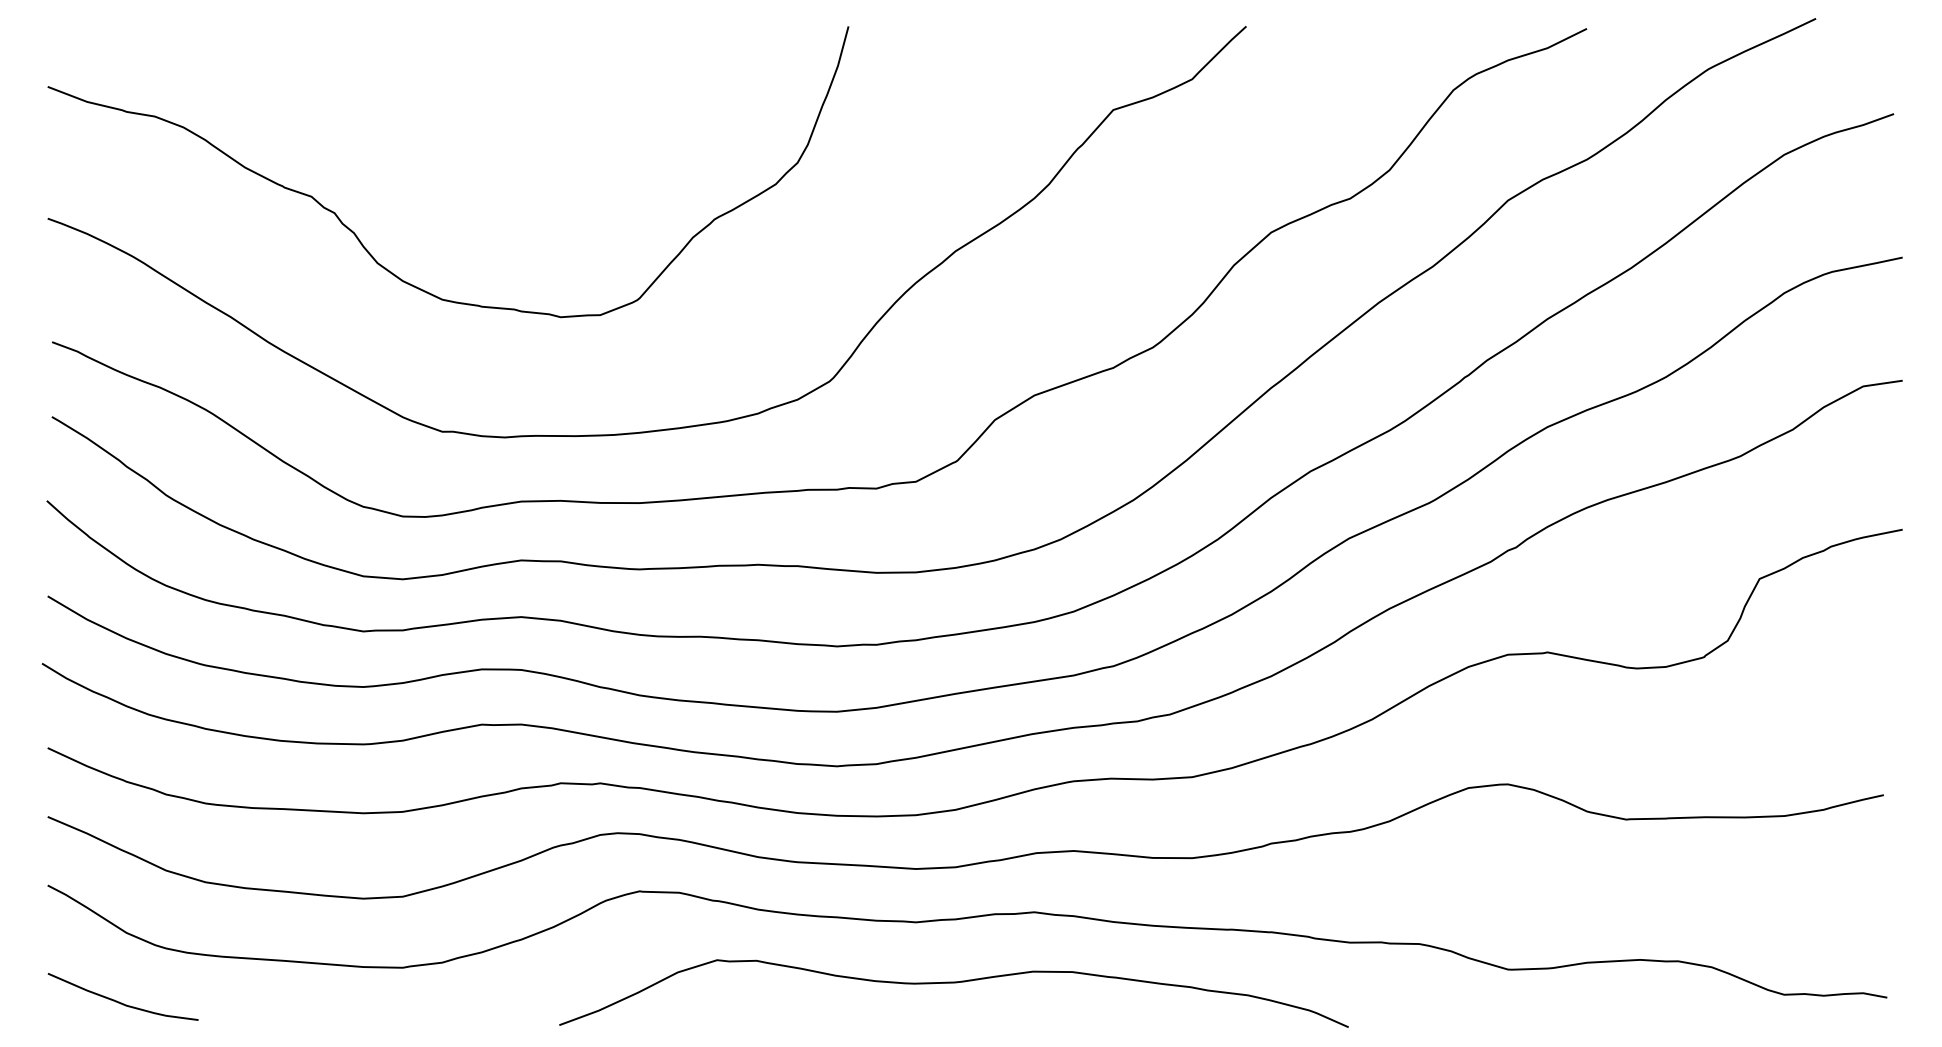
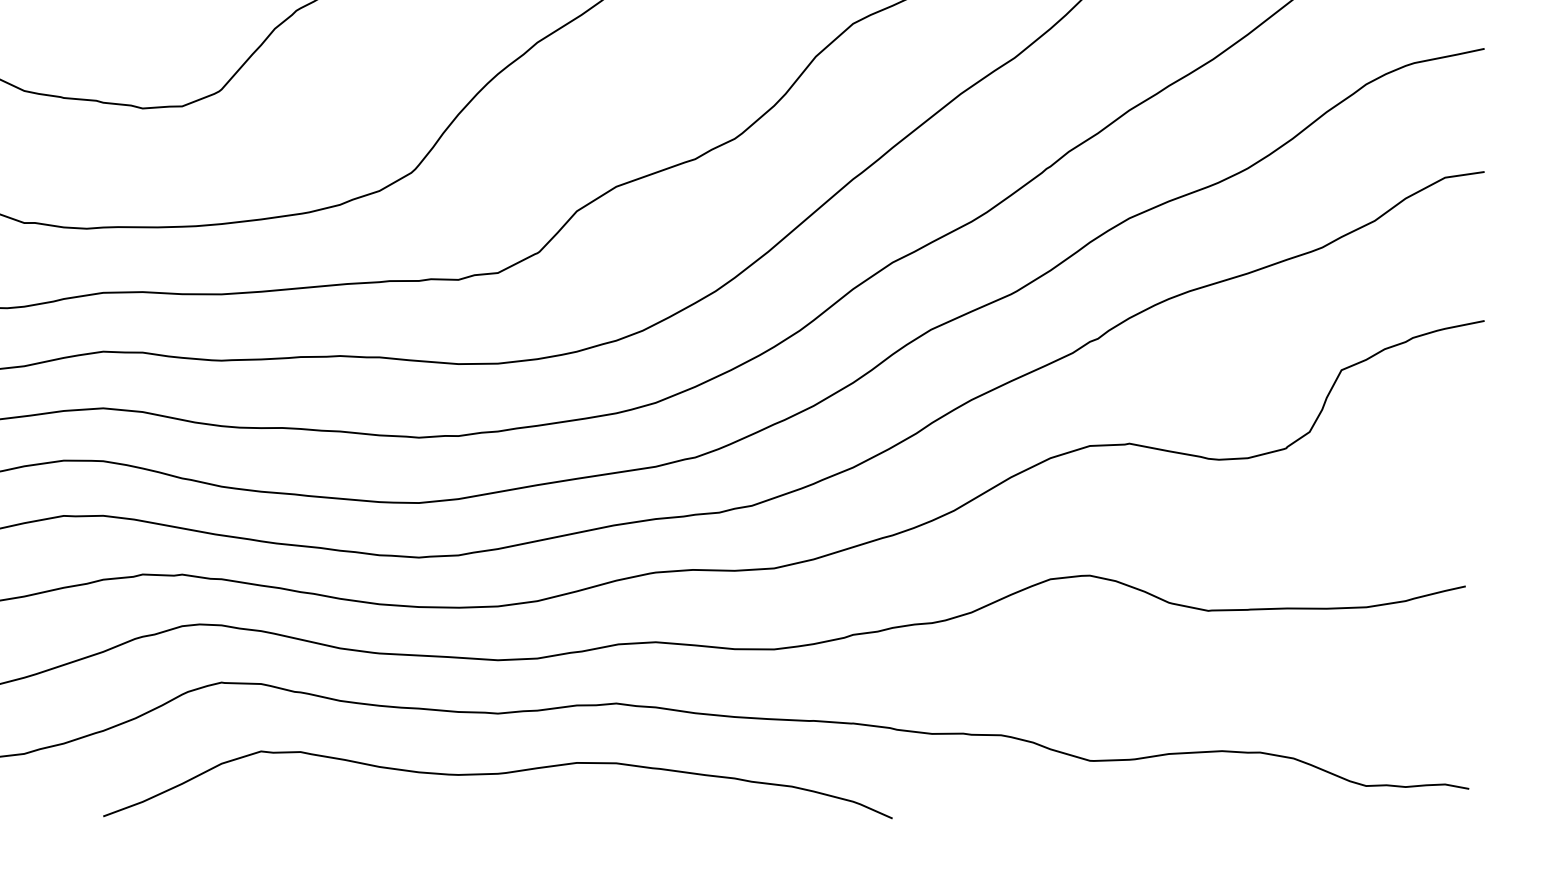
curve: (953, 983) -> (497, 774), moved

